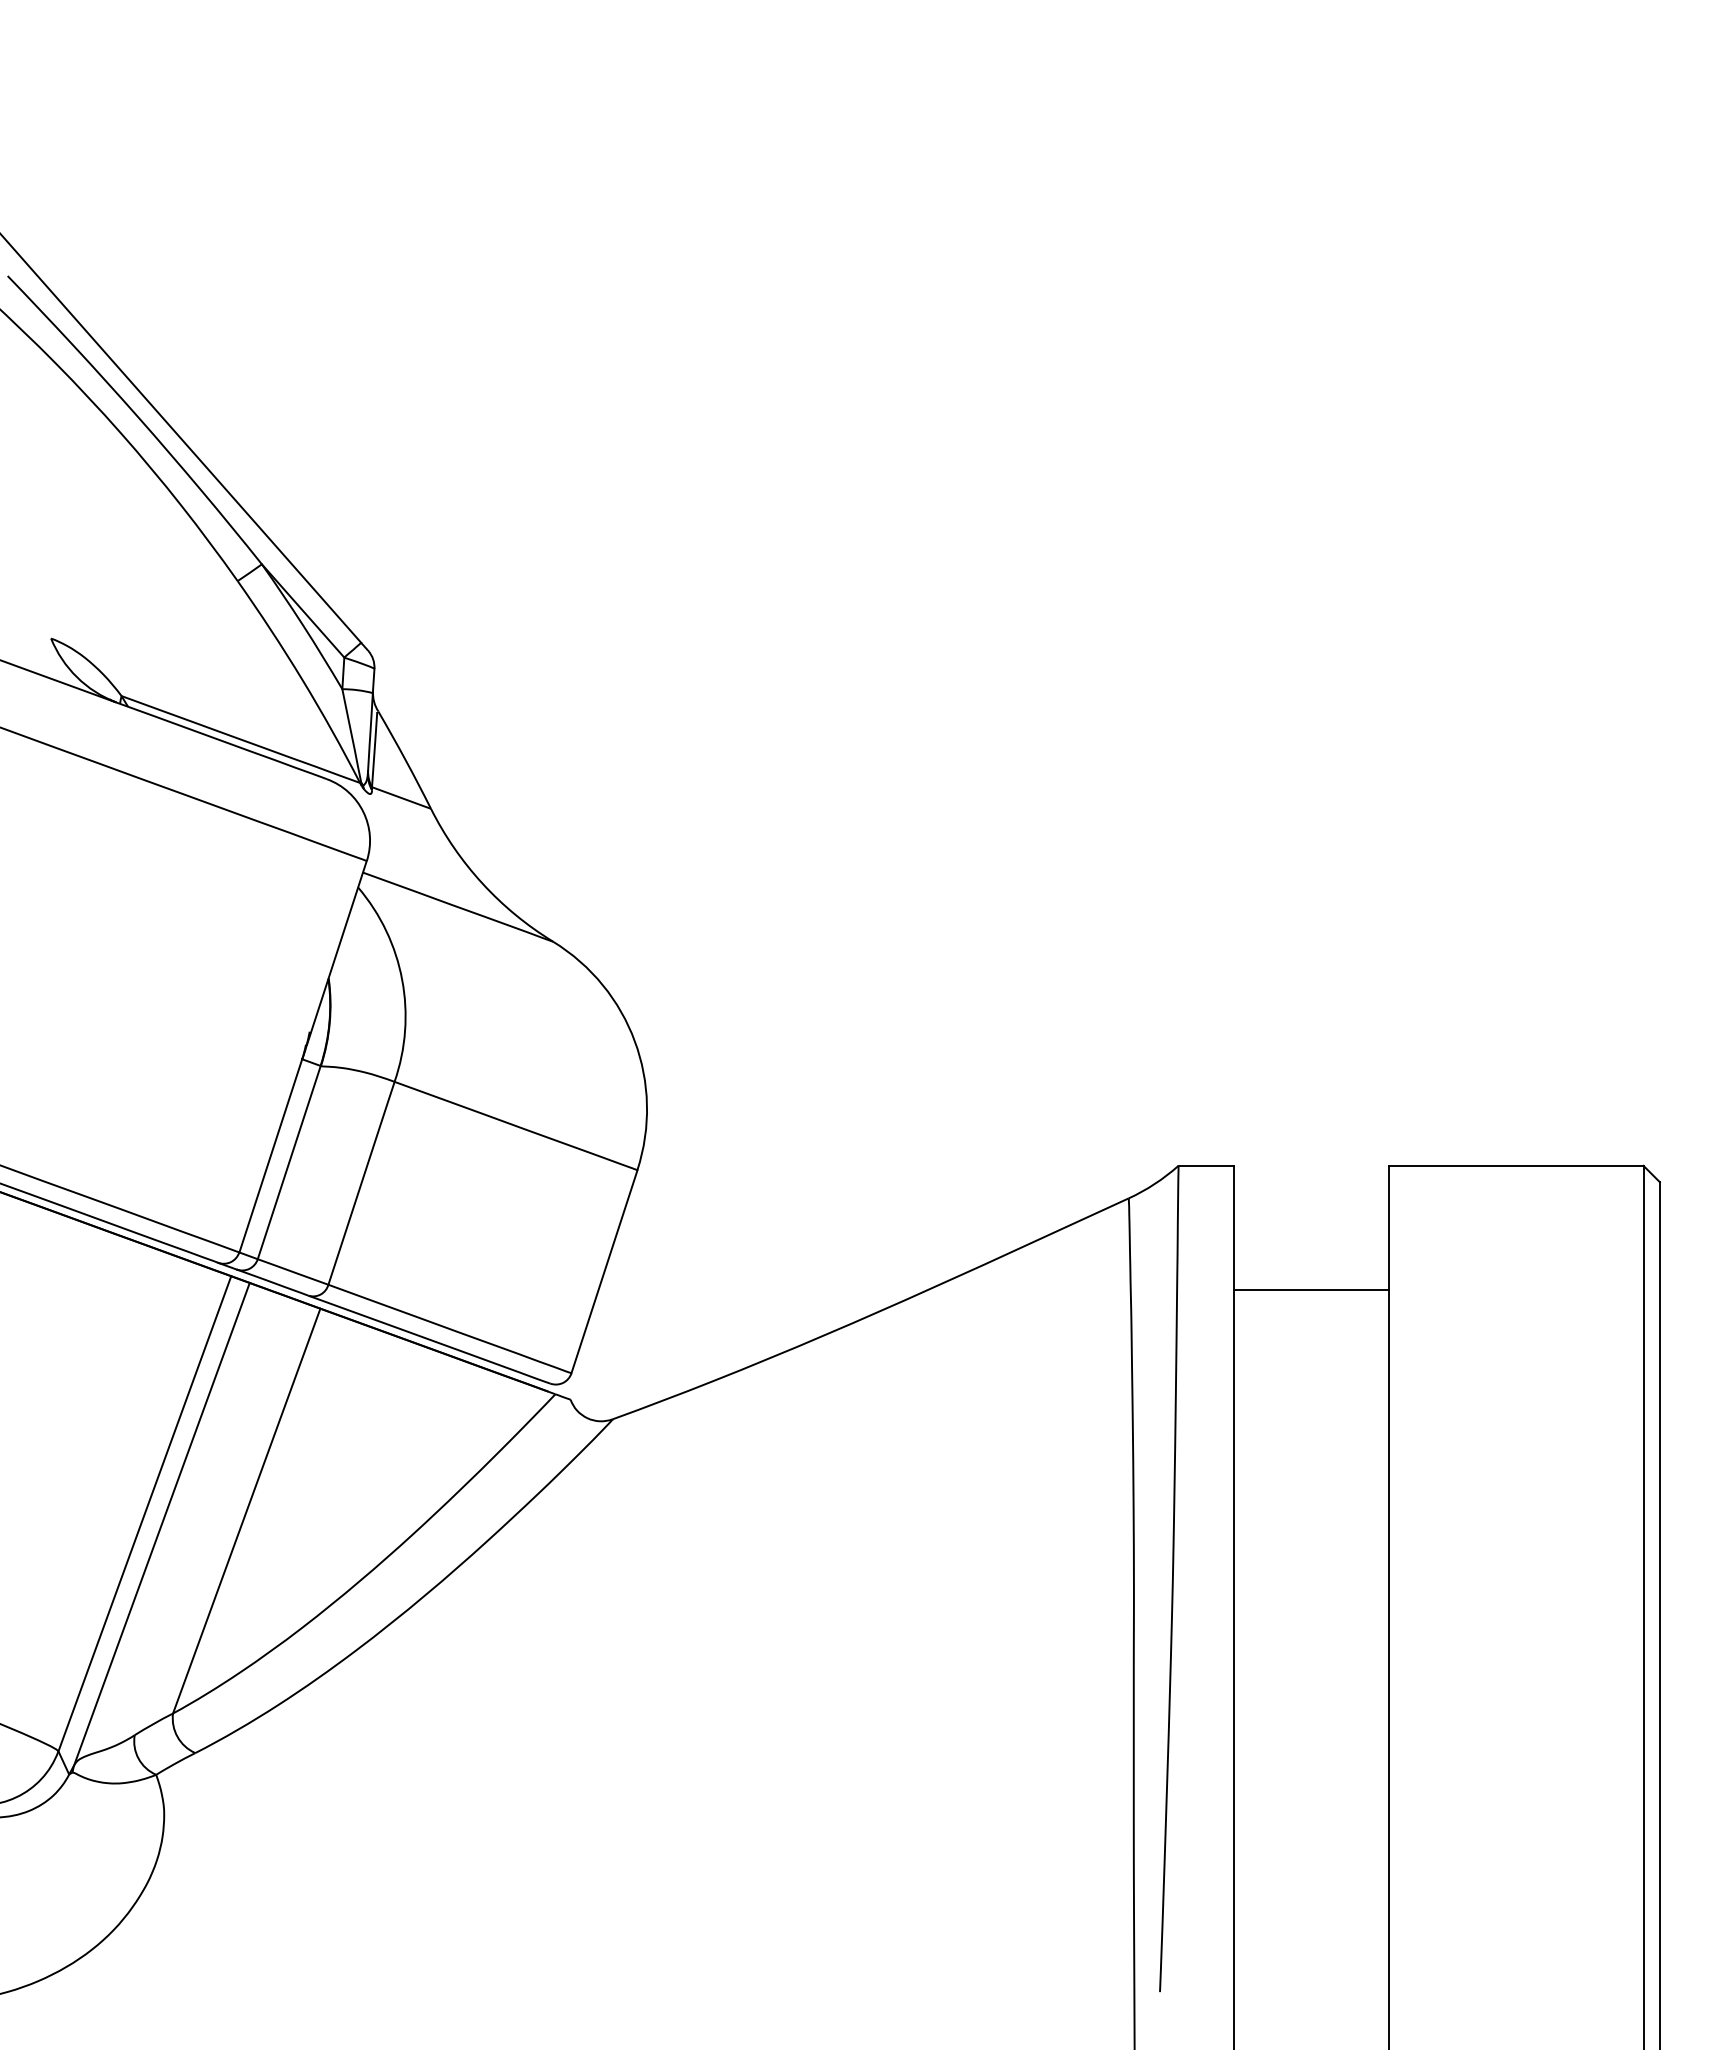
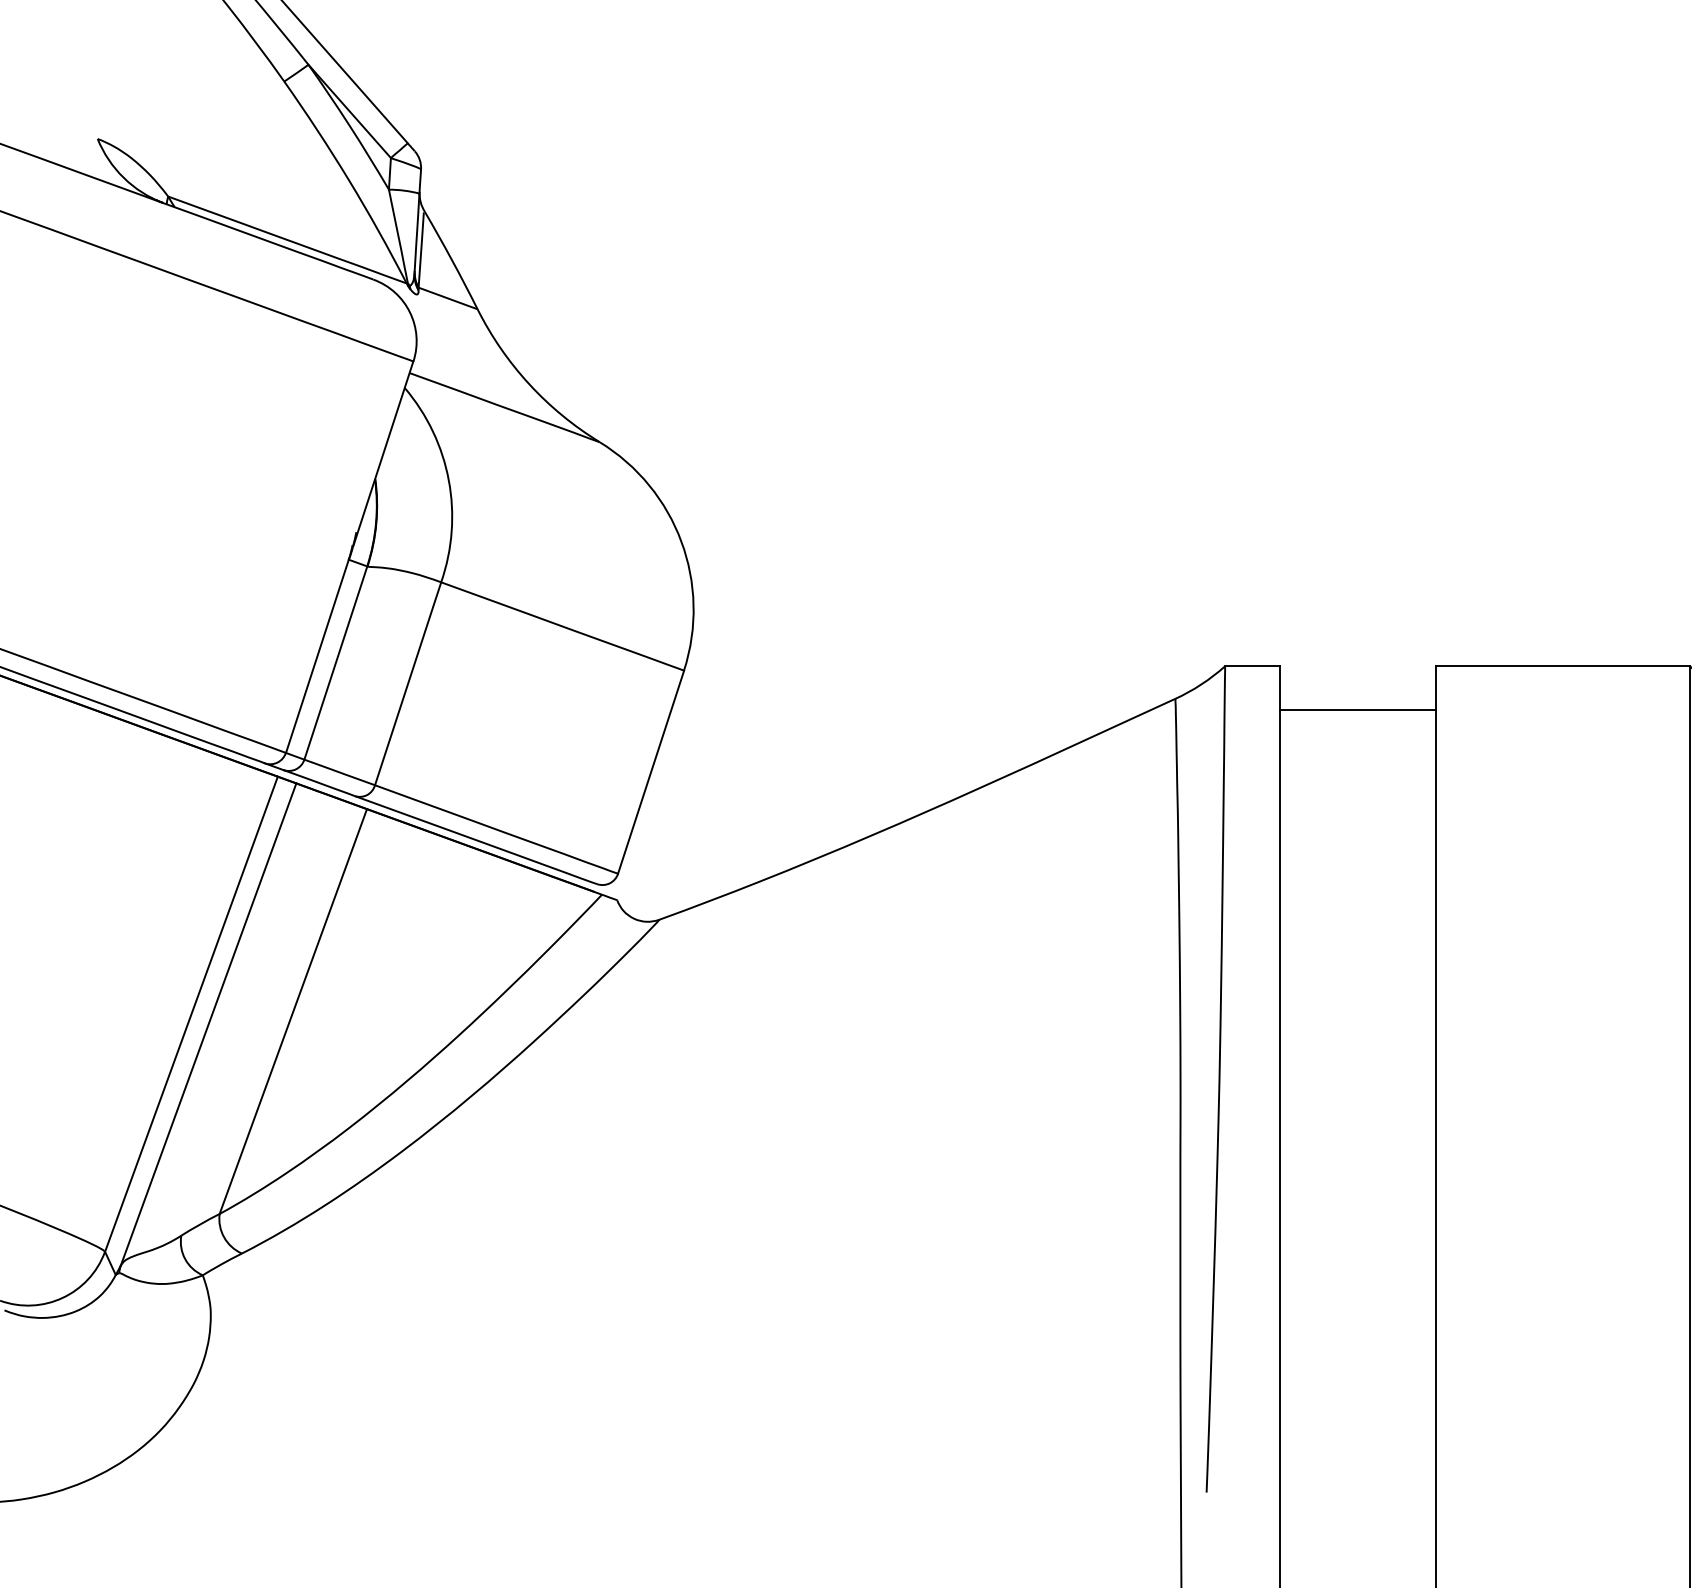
line: (1311, 1290) -> (1358, 709), moved

